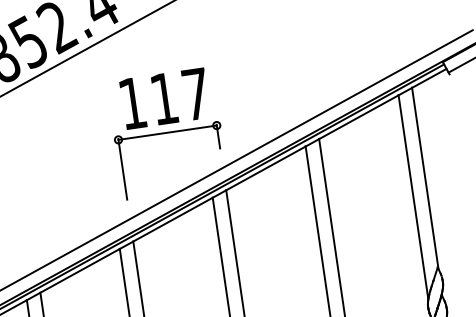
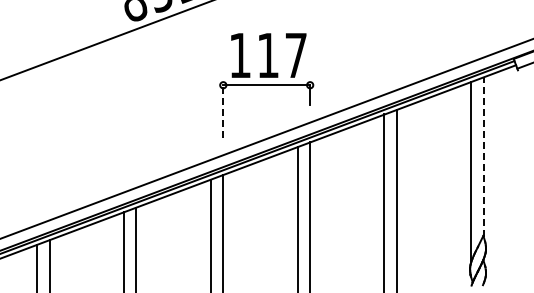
line: (123, 169) -> (223, 111), solid -> dashed
line: (424, 177) -> (483, 156), solid -> dashed

